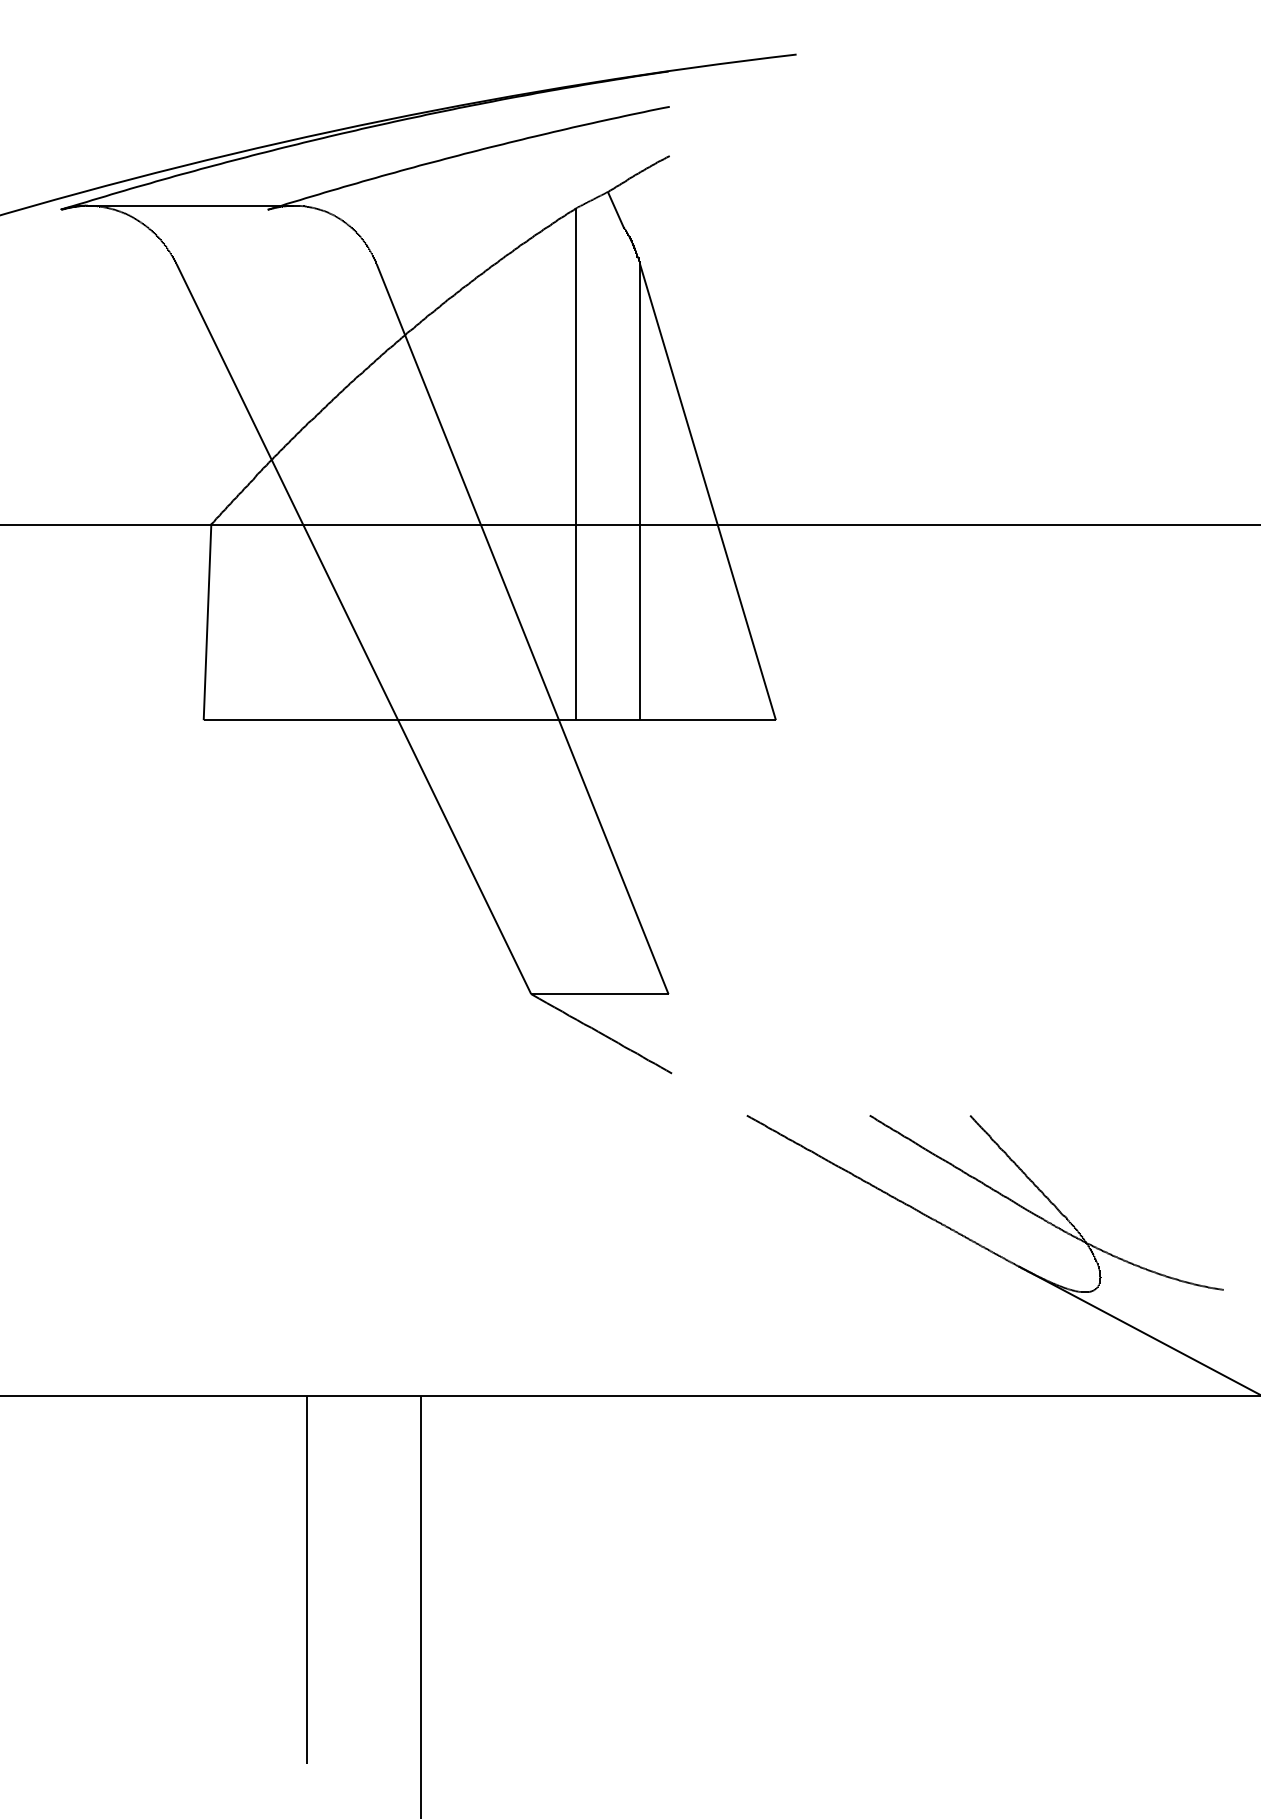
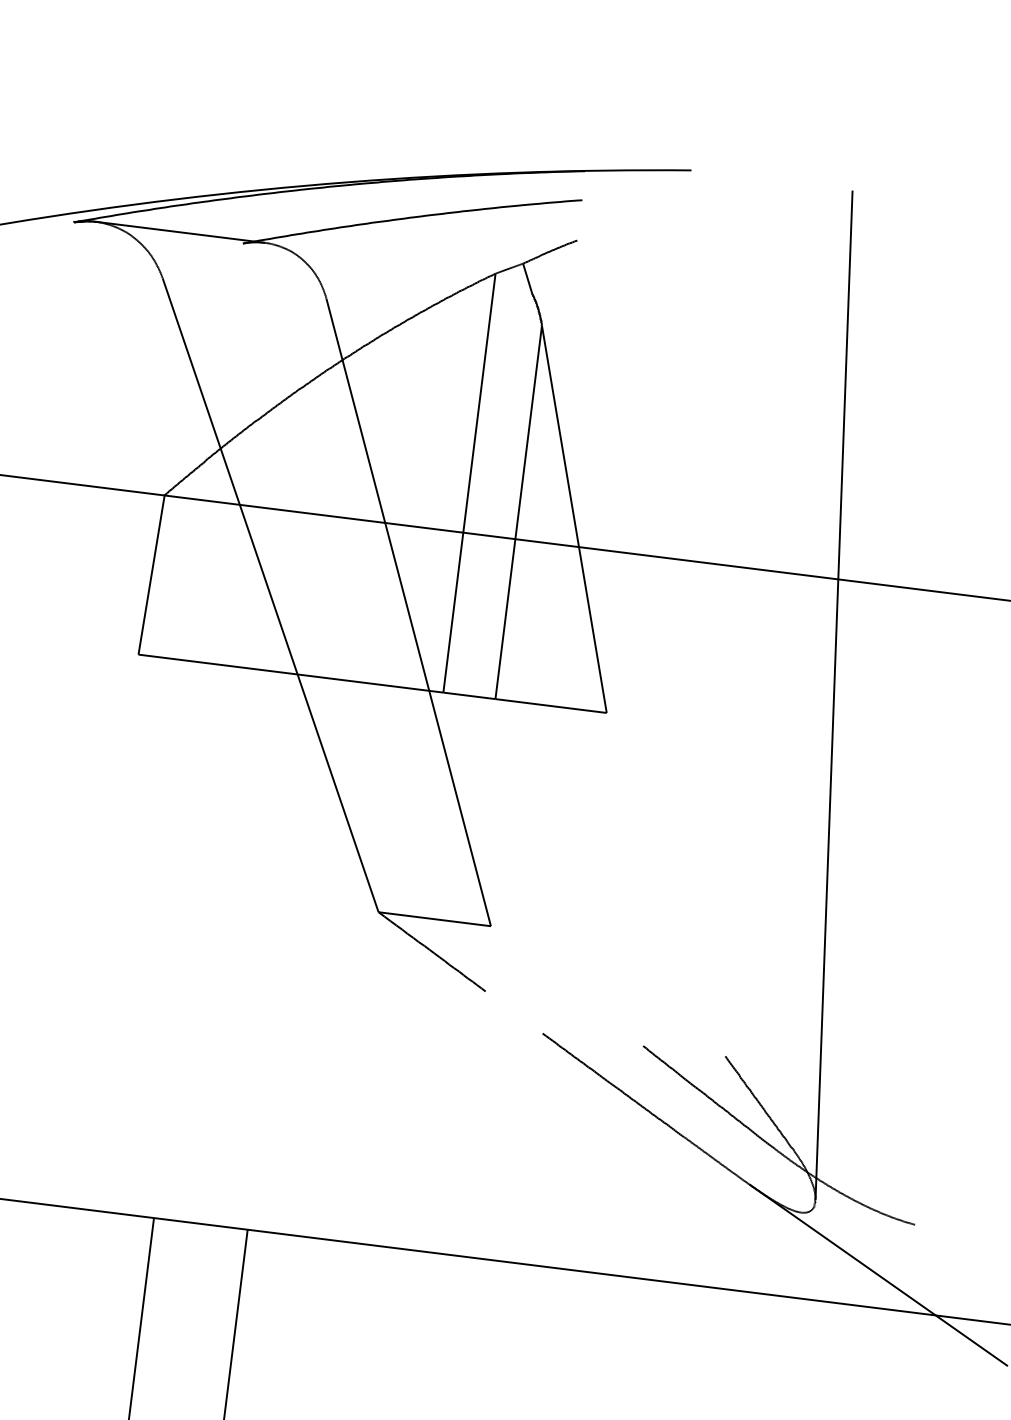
line: (1046, 664) -> (833, 694), added

